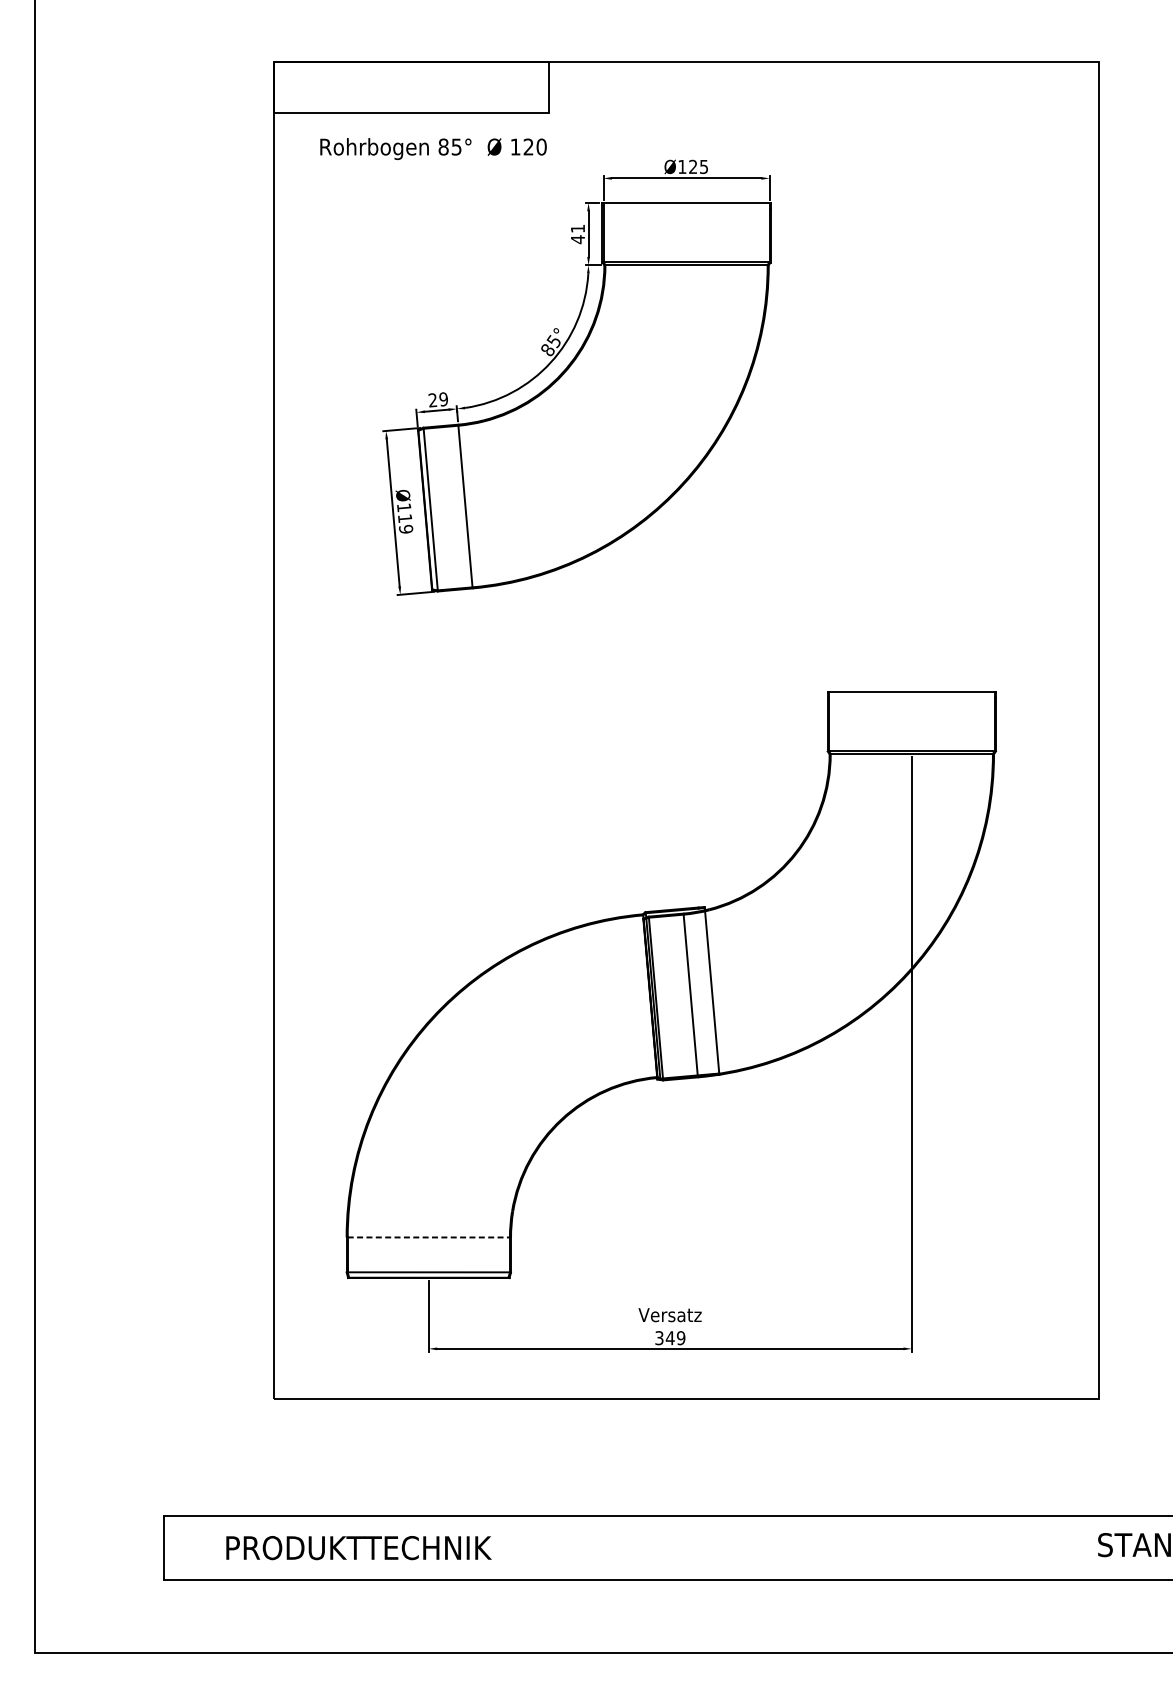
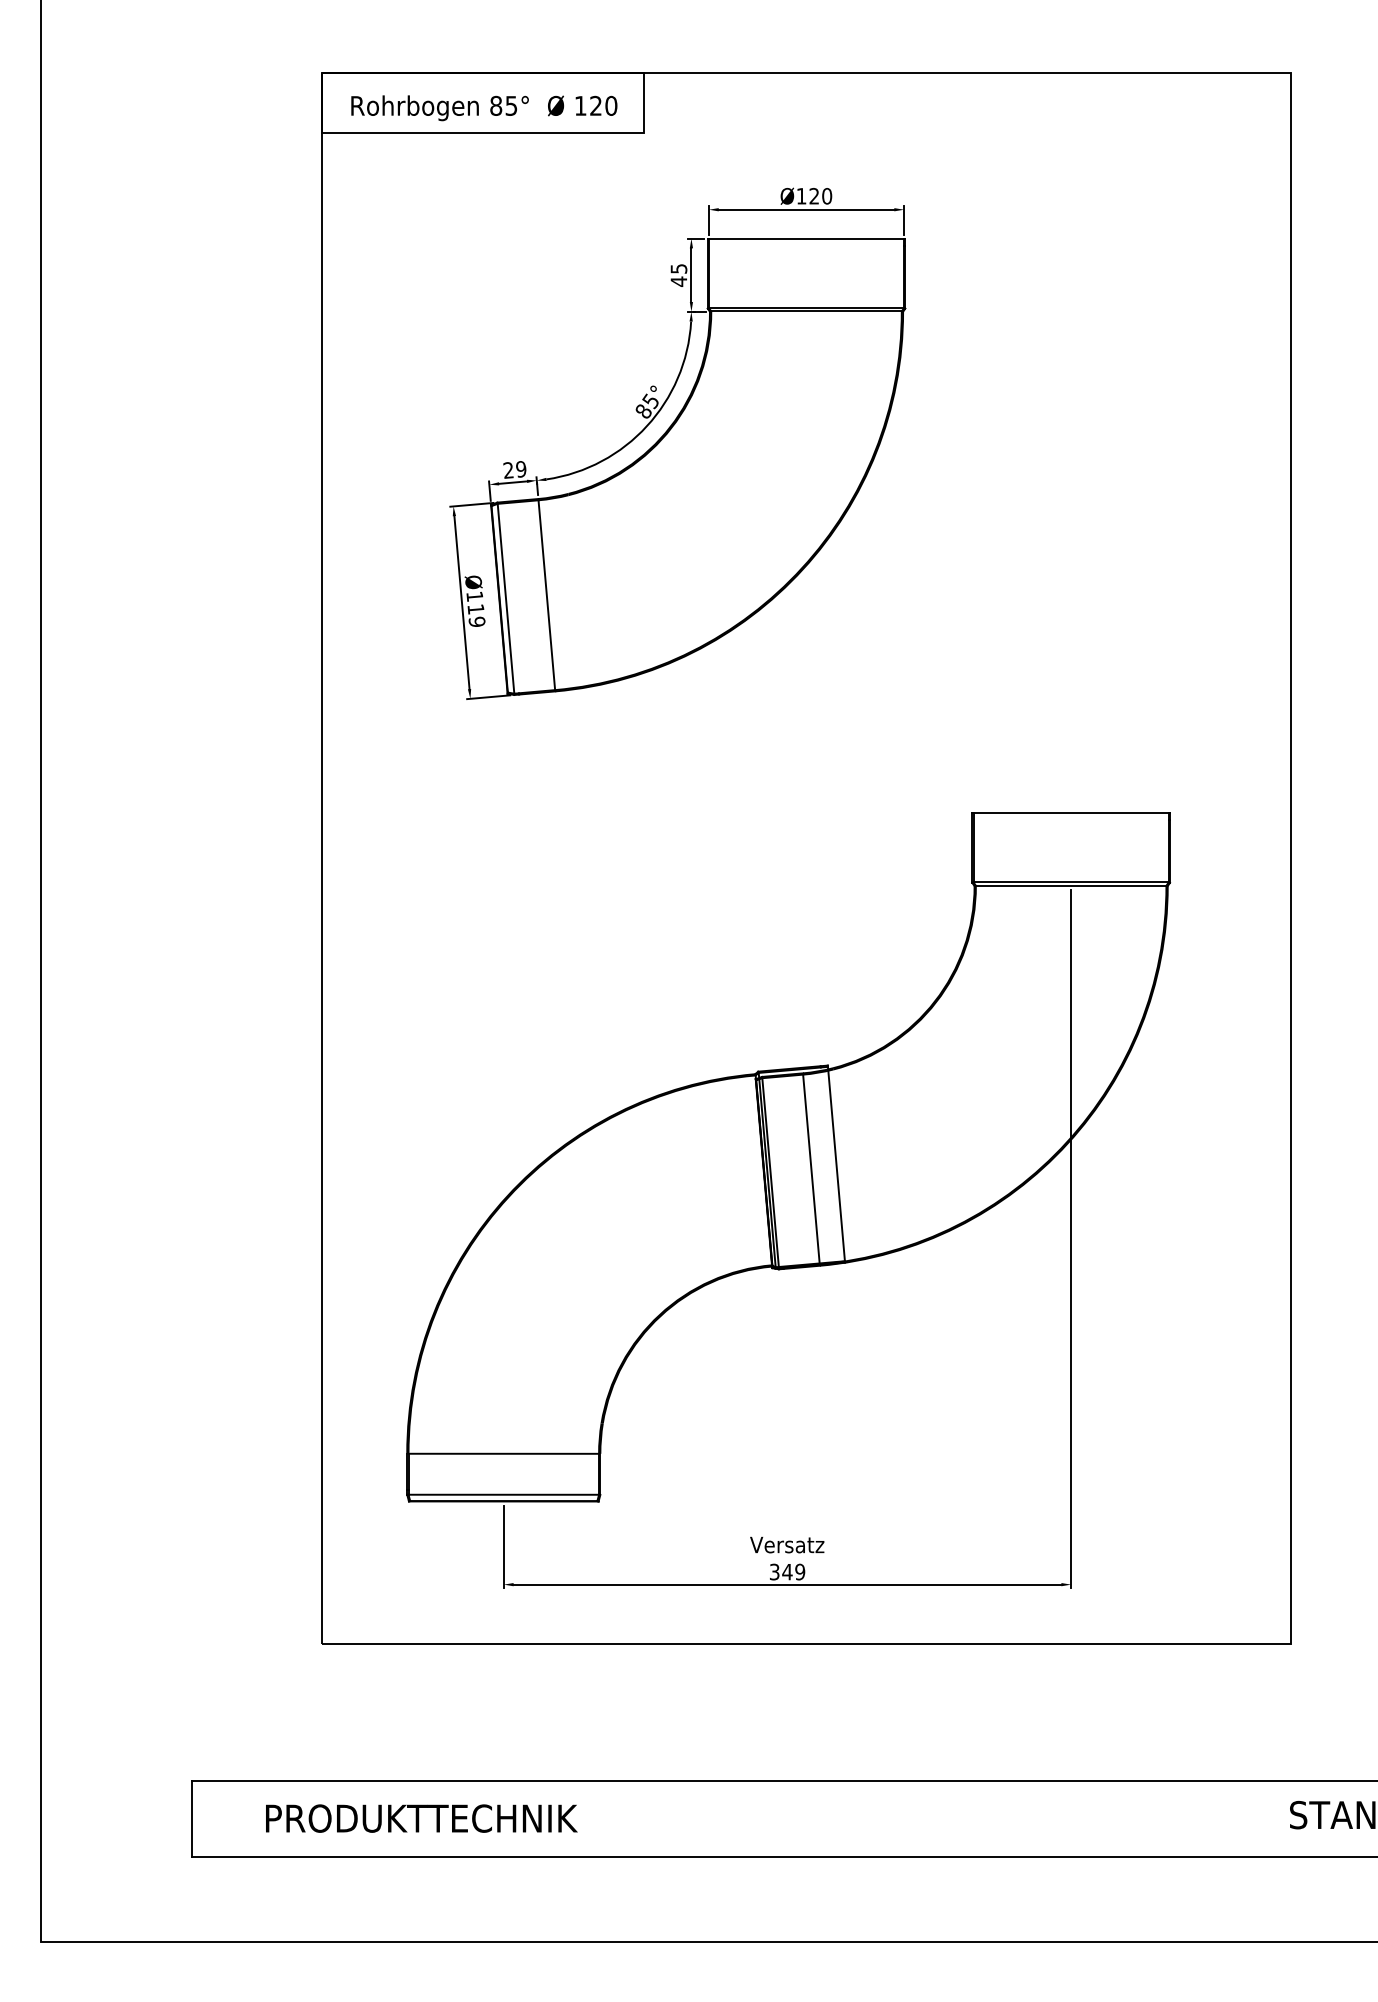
text: (433, 149) -> (484, 108), moved
text: (704, 167) -> (827, 196), Ø125 -> Ø120
text: (577, 228) -> (678, 268), 41 -> 45
line: (429, 1237) -> (504, 1453), dashed -> solid

